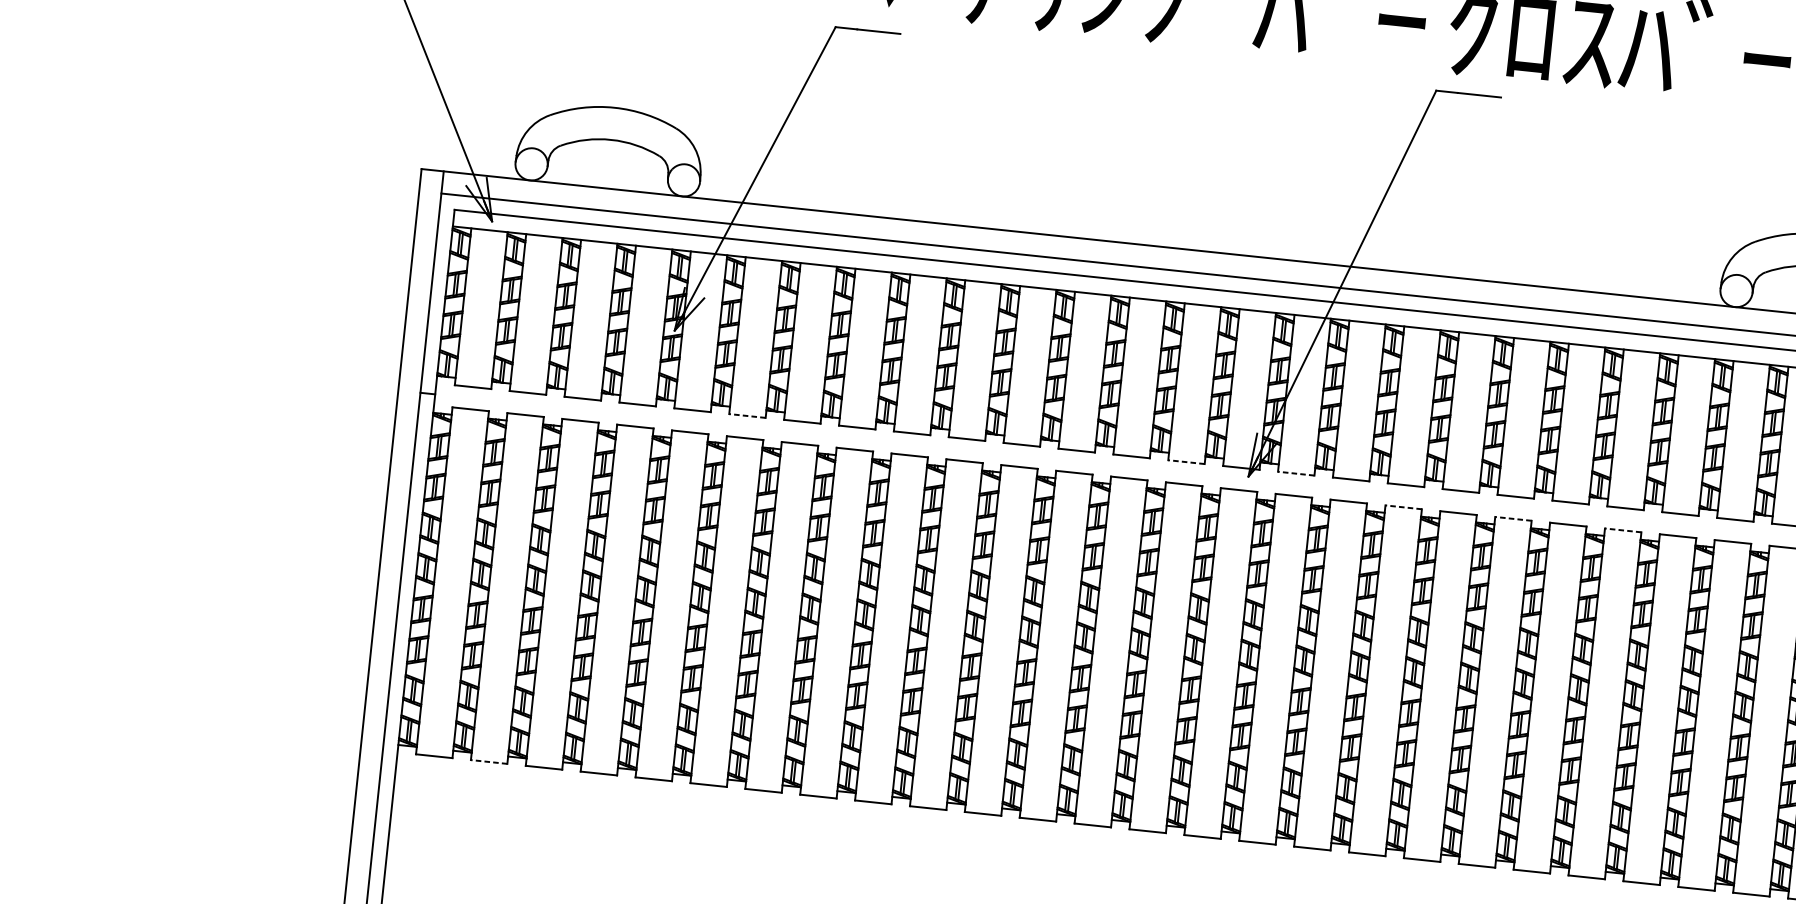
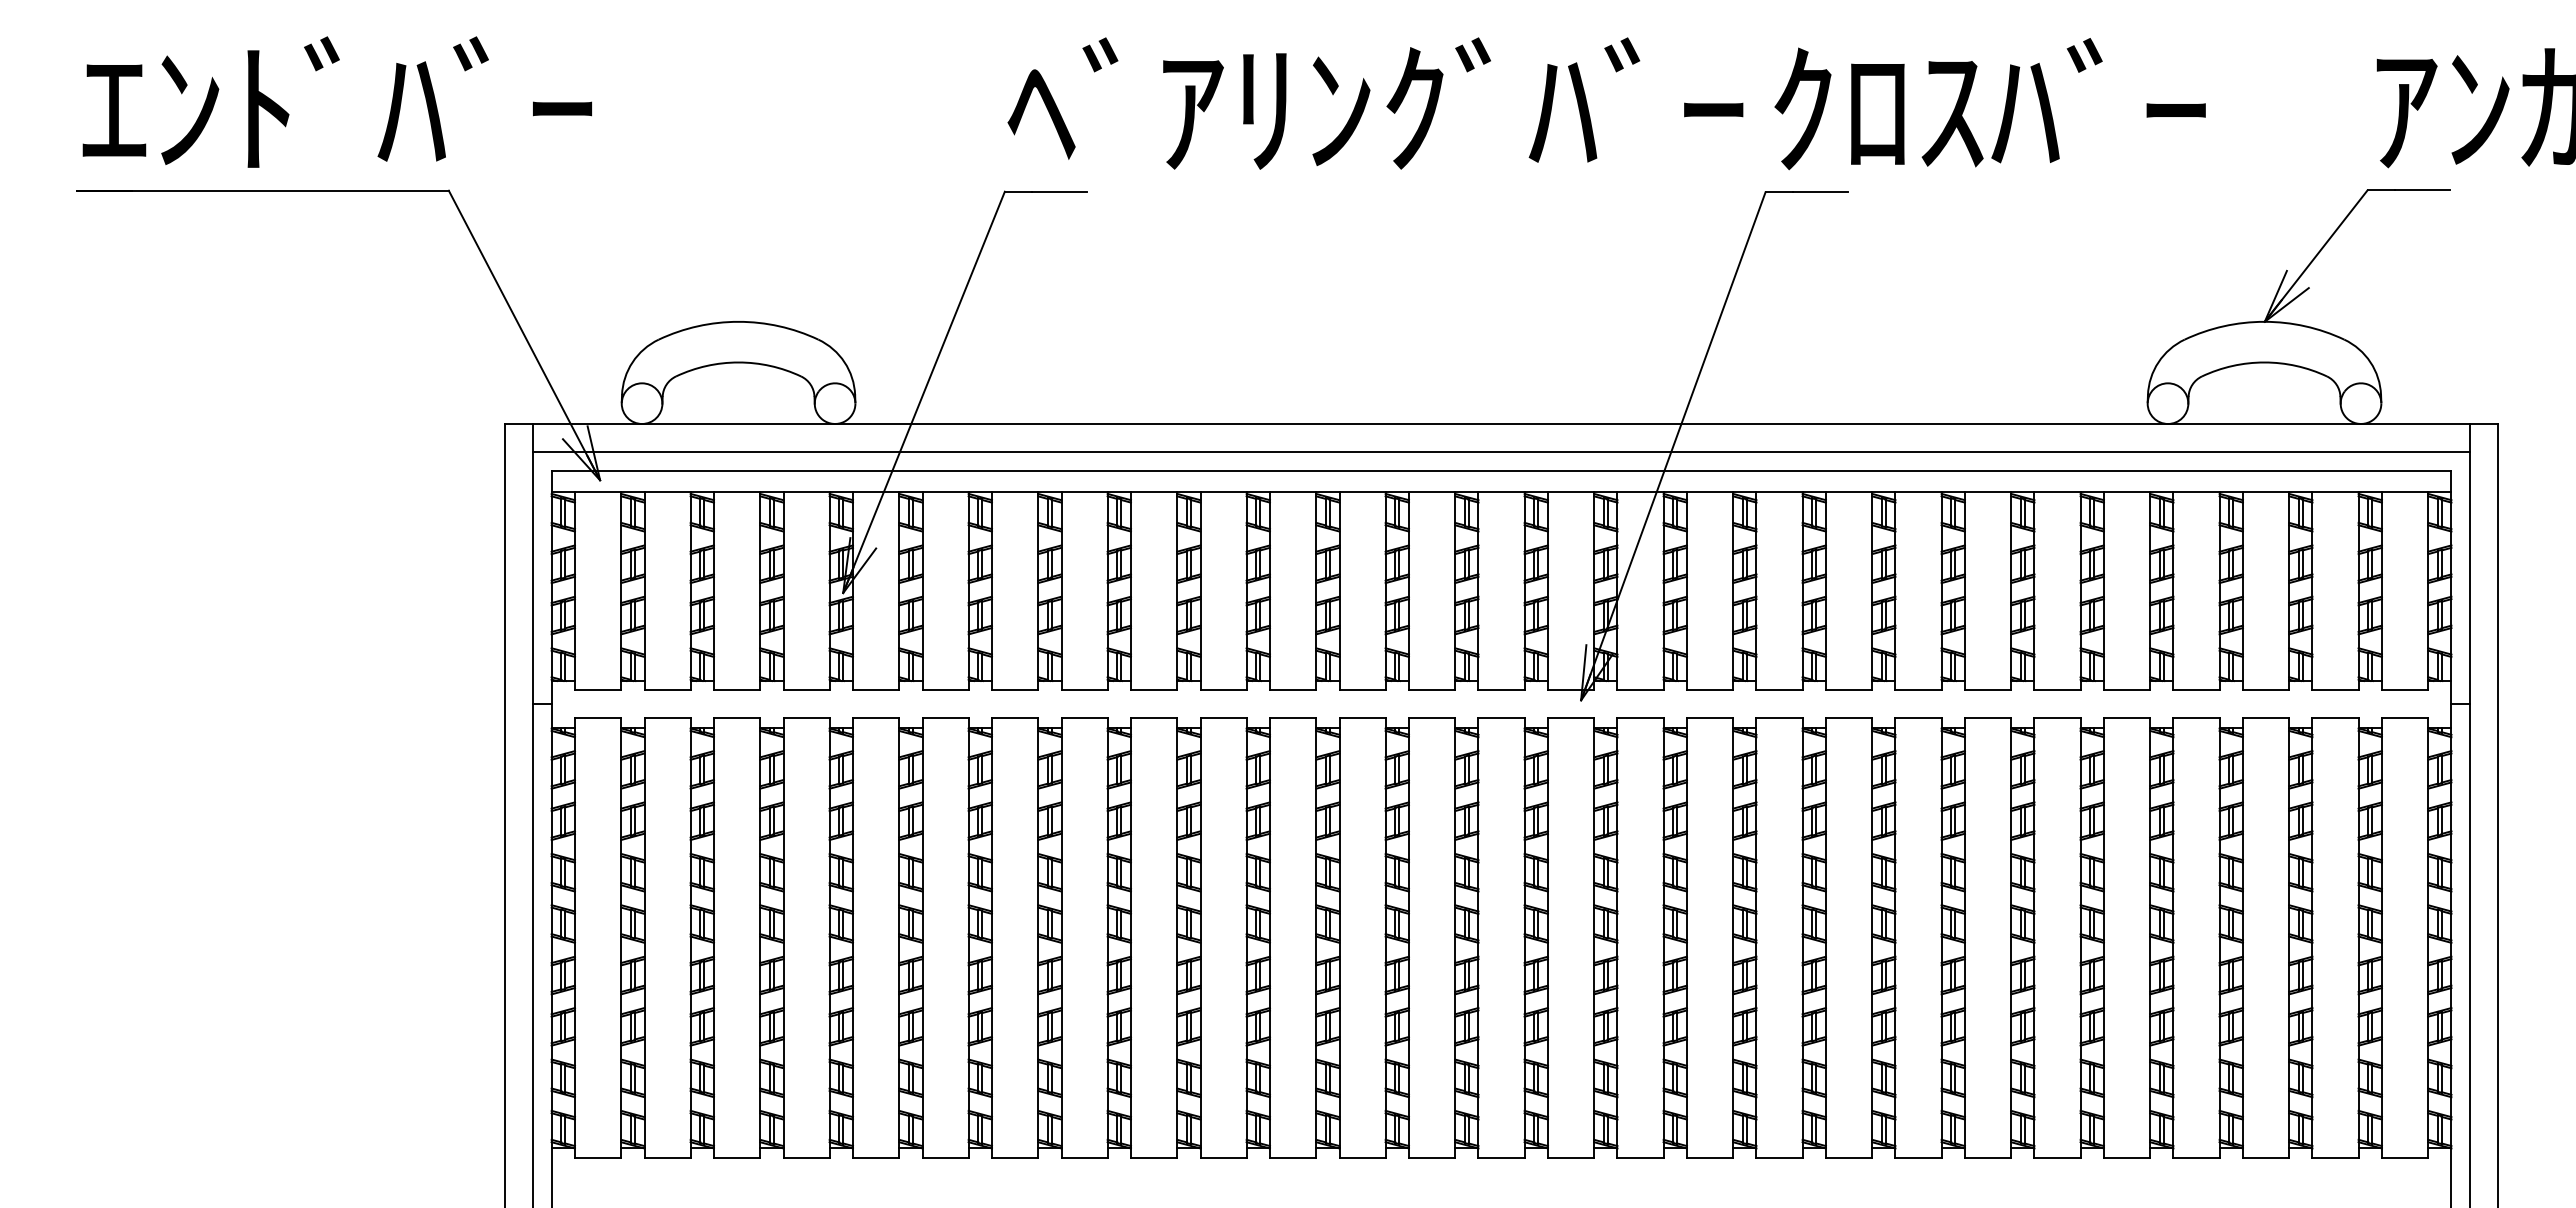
line: (747, 416) -> (945, 690), dashed -> solid
line: (1186, 462) -> (1501, 690), dashed -> solid
line: (1296, 473) -> (1640, 690), dashed -> solid
line: (1403, 507) -> (1779, 718), dashed -> solid
line: (1513, 518) -> (1918, 718), dashed -> solid
line: (1623, 530) -> (2057, 718), dashed -> solid
line: (489, 761) -> (667, 1157), dashed -> solid

